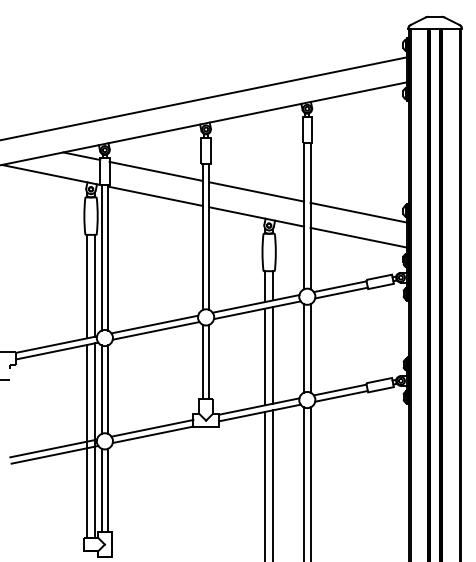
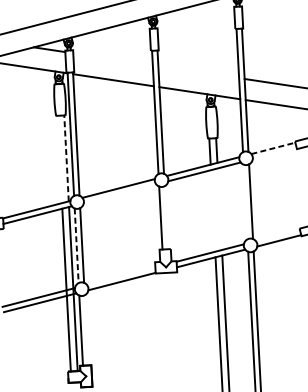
line: (155, 170) -> (112, 58), removed
line: (256, 191) -> (198, 71), removed
line: (95, 285) -> (66, 158), solid -> dashed
line: (86, 286) -> (59, 159), removed
line: (340, 286) -> (273, 148), solid -> dashed
line: (341, 292) -> (274, 153), removed
line: (155, 330) -> (119, 193), removed
line: (304, 348) -> (245, 202), removed
line: (273, 355) -> (220, 209), removed
line: (265, 356) -> (213, 210), removed
line: (209, 361) -> (166, 217), removed
line: (339, 389) -> (277, 235), removed
line: (101, 390) -> (76, 246), solid -> dashed
line: (152, 427) -> (121, 275), removed
line: (108, 489) -> (86, 329), removed

